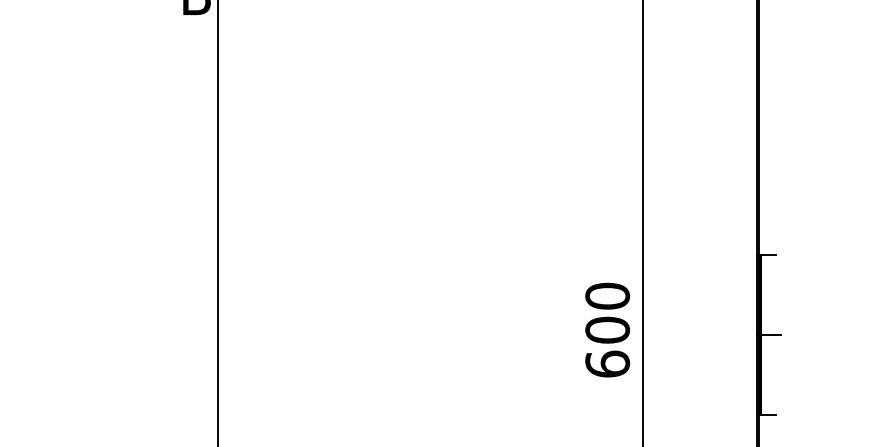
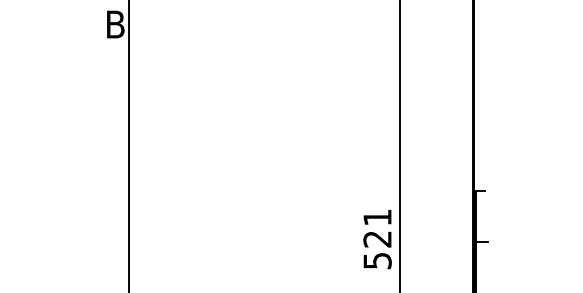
text: (607, 330) -> (377, 239), 600 -> 521

